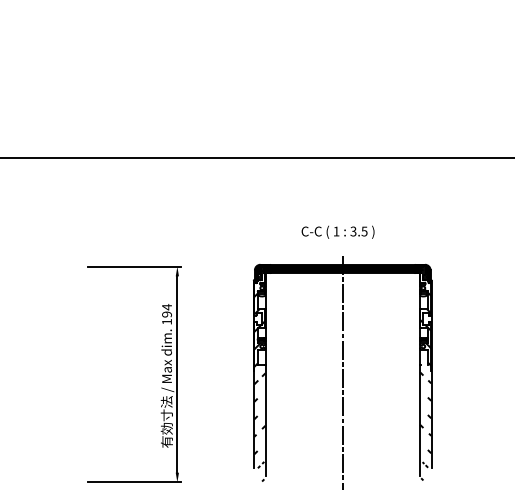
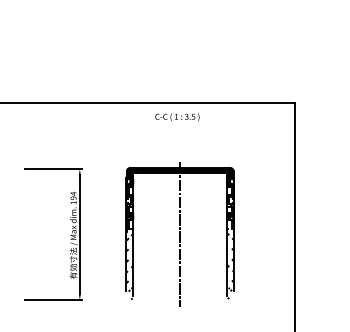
text: (338, 232) -> (177, 117), moved

